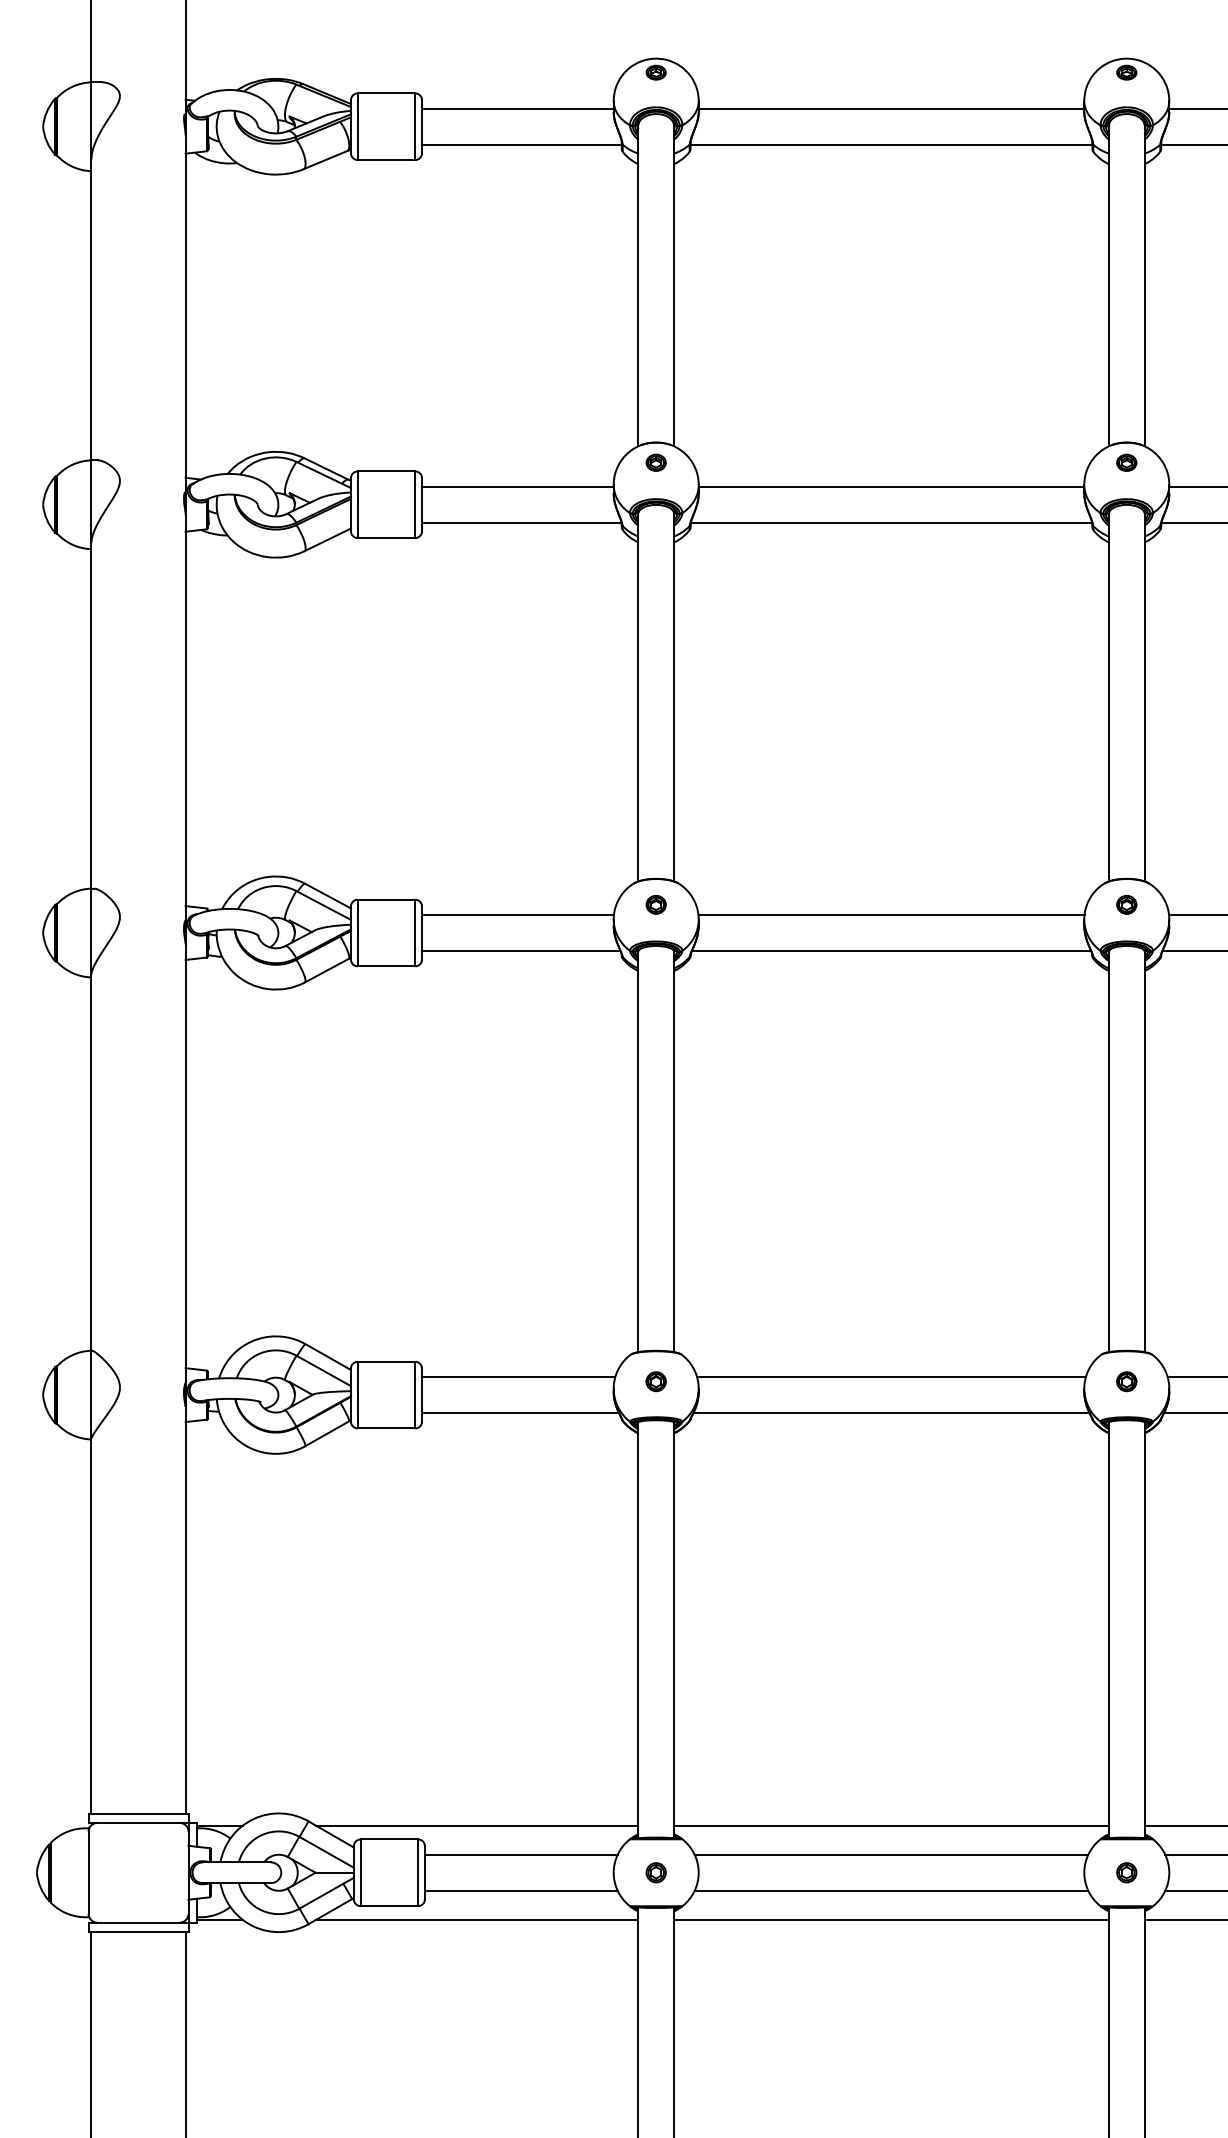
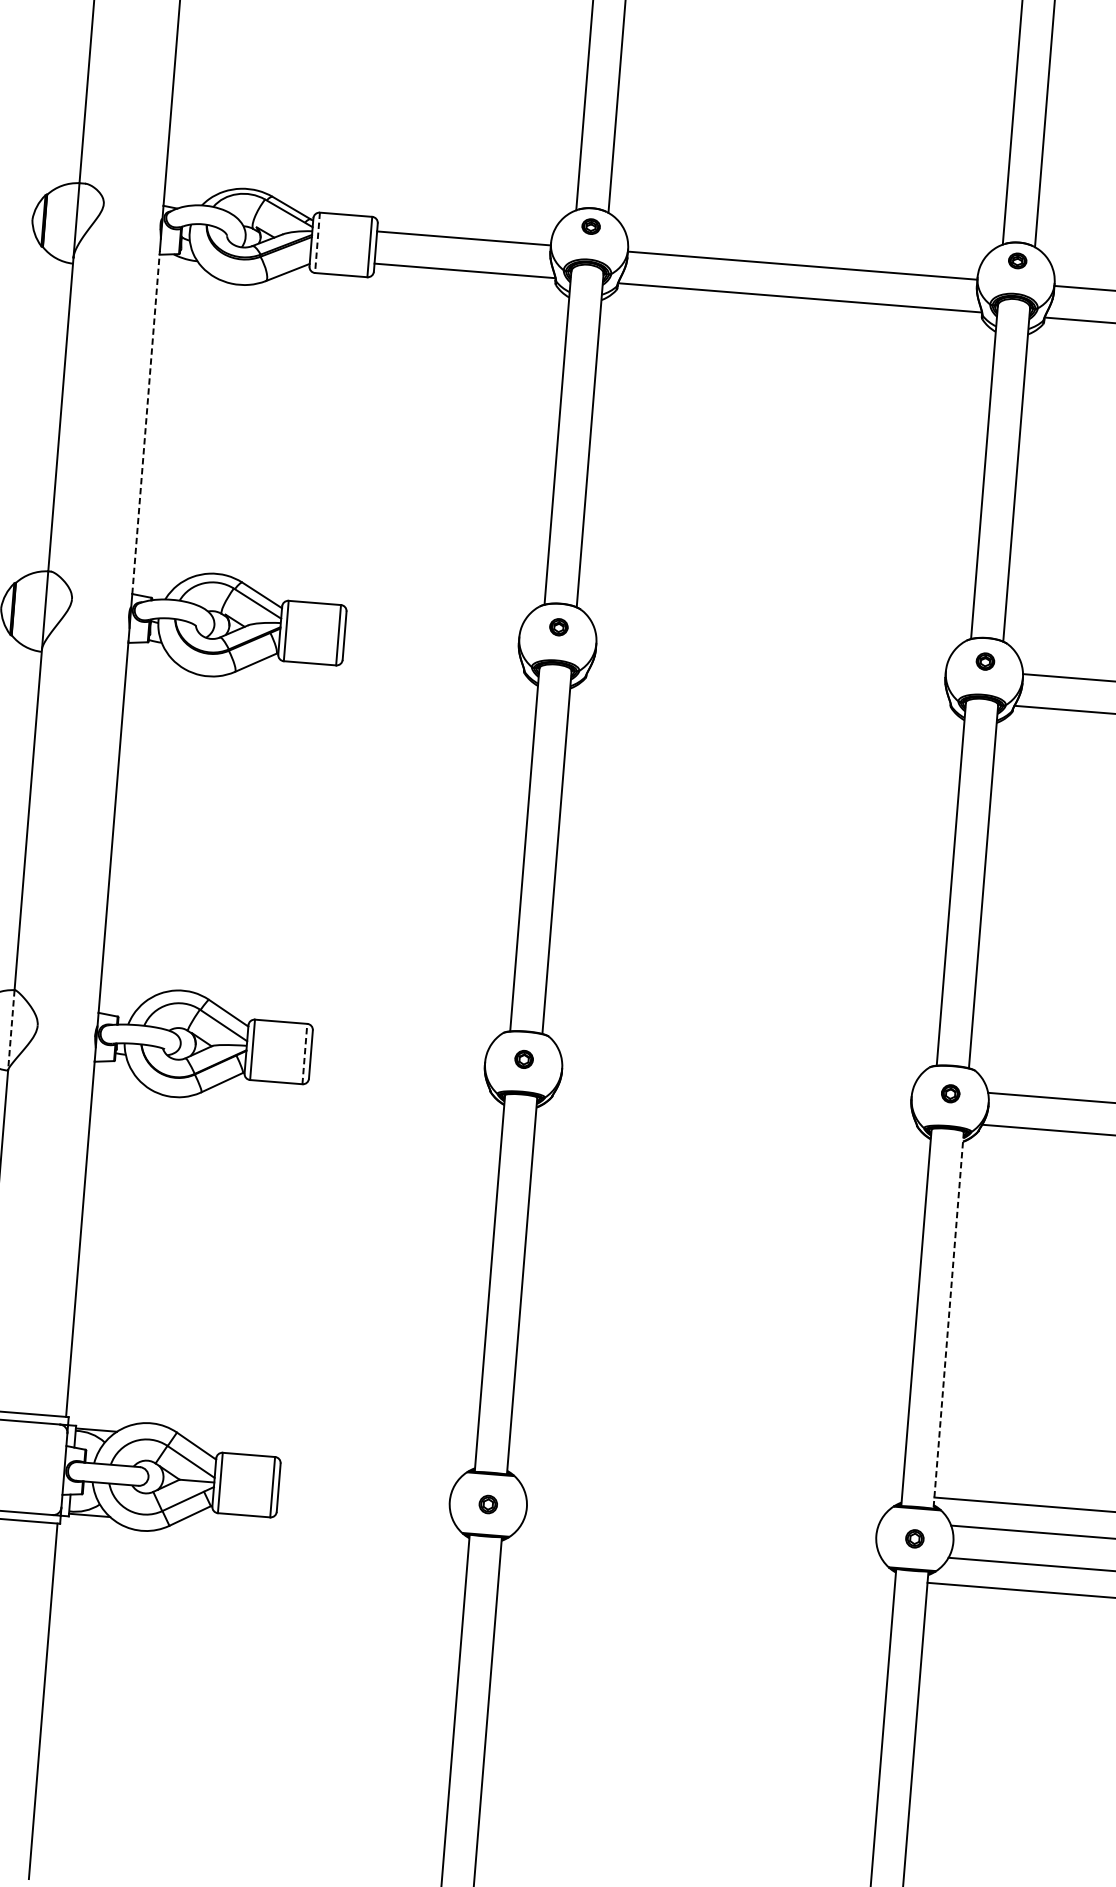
line: (357, 505) -> (317, 243), solid -> dashed
line: (185, 716) -> (146, 422), solid -> dashed
line: (517, 915) -> (432, 626), removed
line: (891, 915) -> (771, 654), removed
line: (521, 950) -> (433, 658), removed
line: (891, 950) -> (768, 685), removed
line: (518, 1377) -> (399, 1045), removed
line: (891, 1377) -> (737, 1072), removed
line: (415, 1394) -> (305, 1053), solid -> dashed
line: (91, 1395) -> (11, 1030), solid -> dashed
line: (520, 1412) -> (398, 1077), removed
line: (891, 1412) -> (735, 1104), removed
line: (1144, 1630) -> (948, 1320), solid -> dashed
line: (477, 1825) -> (329, 1448), removed
line: (891, 1825) -> (705, 1478), removed
line: (520, 1855) -> (366, 1479), removed
line: (891, 1855) -> (702, 1506), removed
line: (520, 1890) -> (364, 1510), removed
line: (891, 1890) -> (700, 1537), removed
line: (477, 1919) -> (322, 1533), removed
line: (891, 1919) -> (698, 1564), removed

